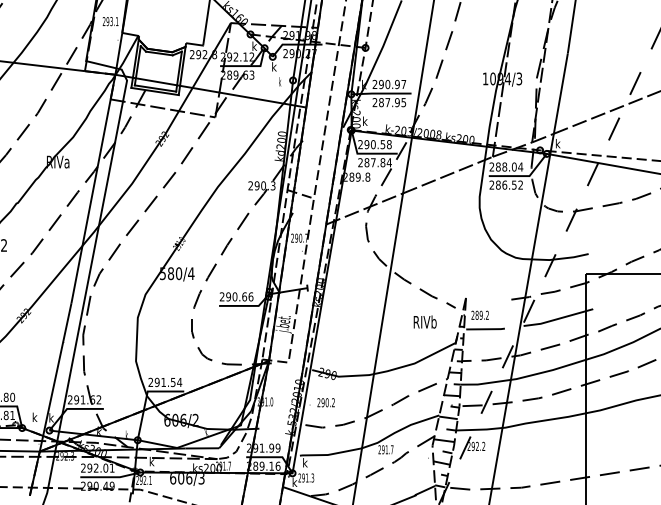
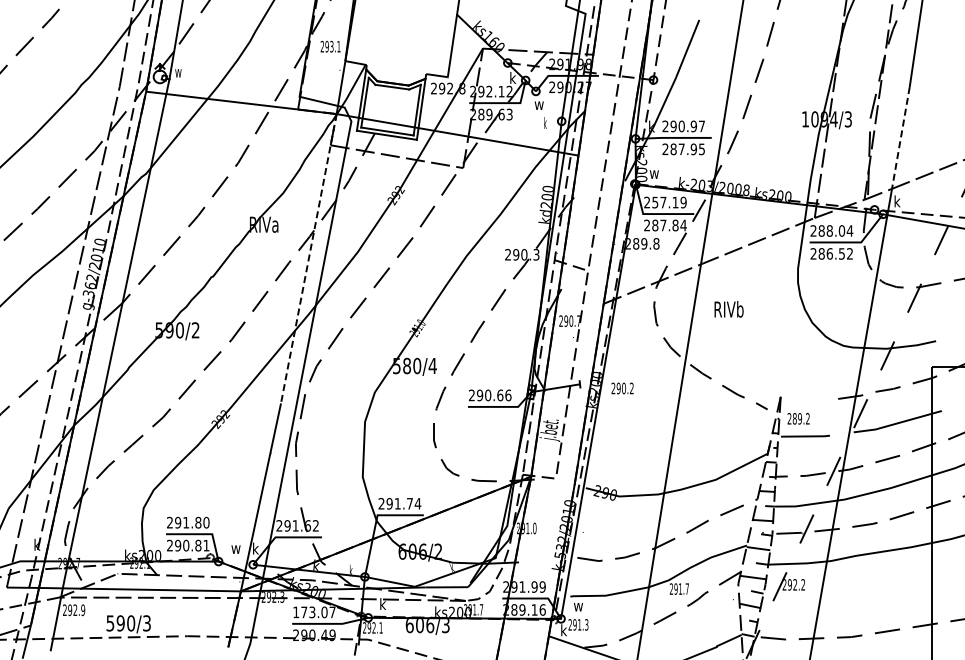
text: (274, 66) -> (538, 103), k -> w
line: (560, 93) -> (900, 137), solid -> dashed
text: (365, 120) -> (653, 172), k -> w
text: (378, 144) -> (669, 202), 290.58 -> 257.19
line: (93, 189) -> (308, 259), solid -> dashed
text: (424, 322) -> (728, 309), moved
text: (172, 382) -> (409, 503), 291.54 -> 291.74
text: (326, 402) -> (622, 388), moved
text: (35, 416) -> (235, 547), k -> w
text: (306, 462) -> (578, 605), k -> w
text: (97, 468) -> (314, 612), 292.01 -> 173.07

